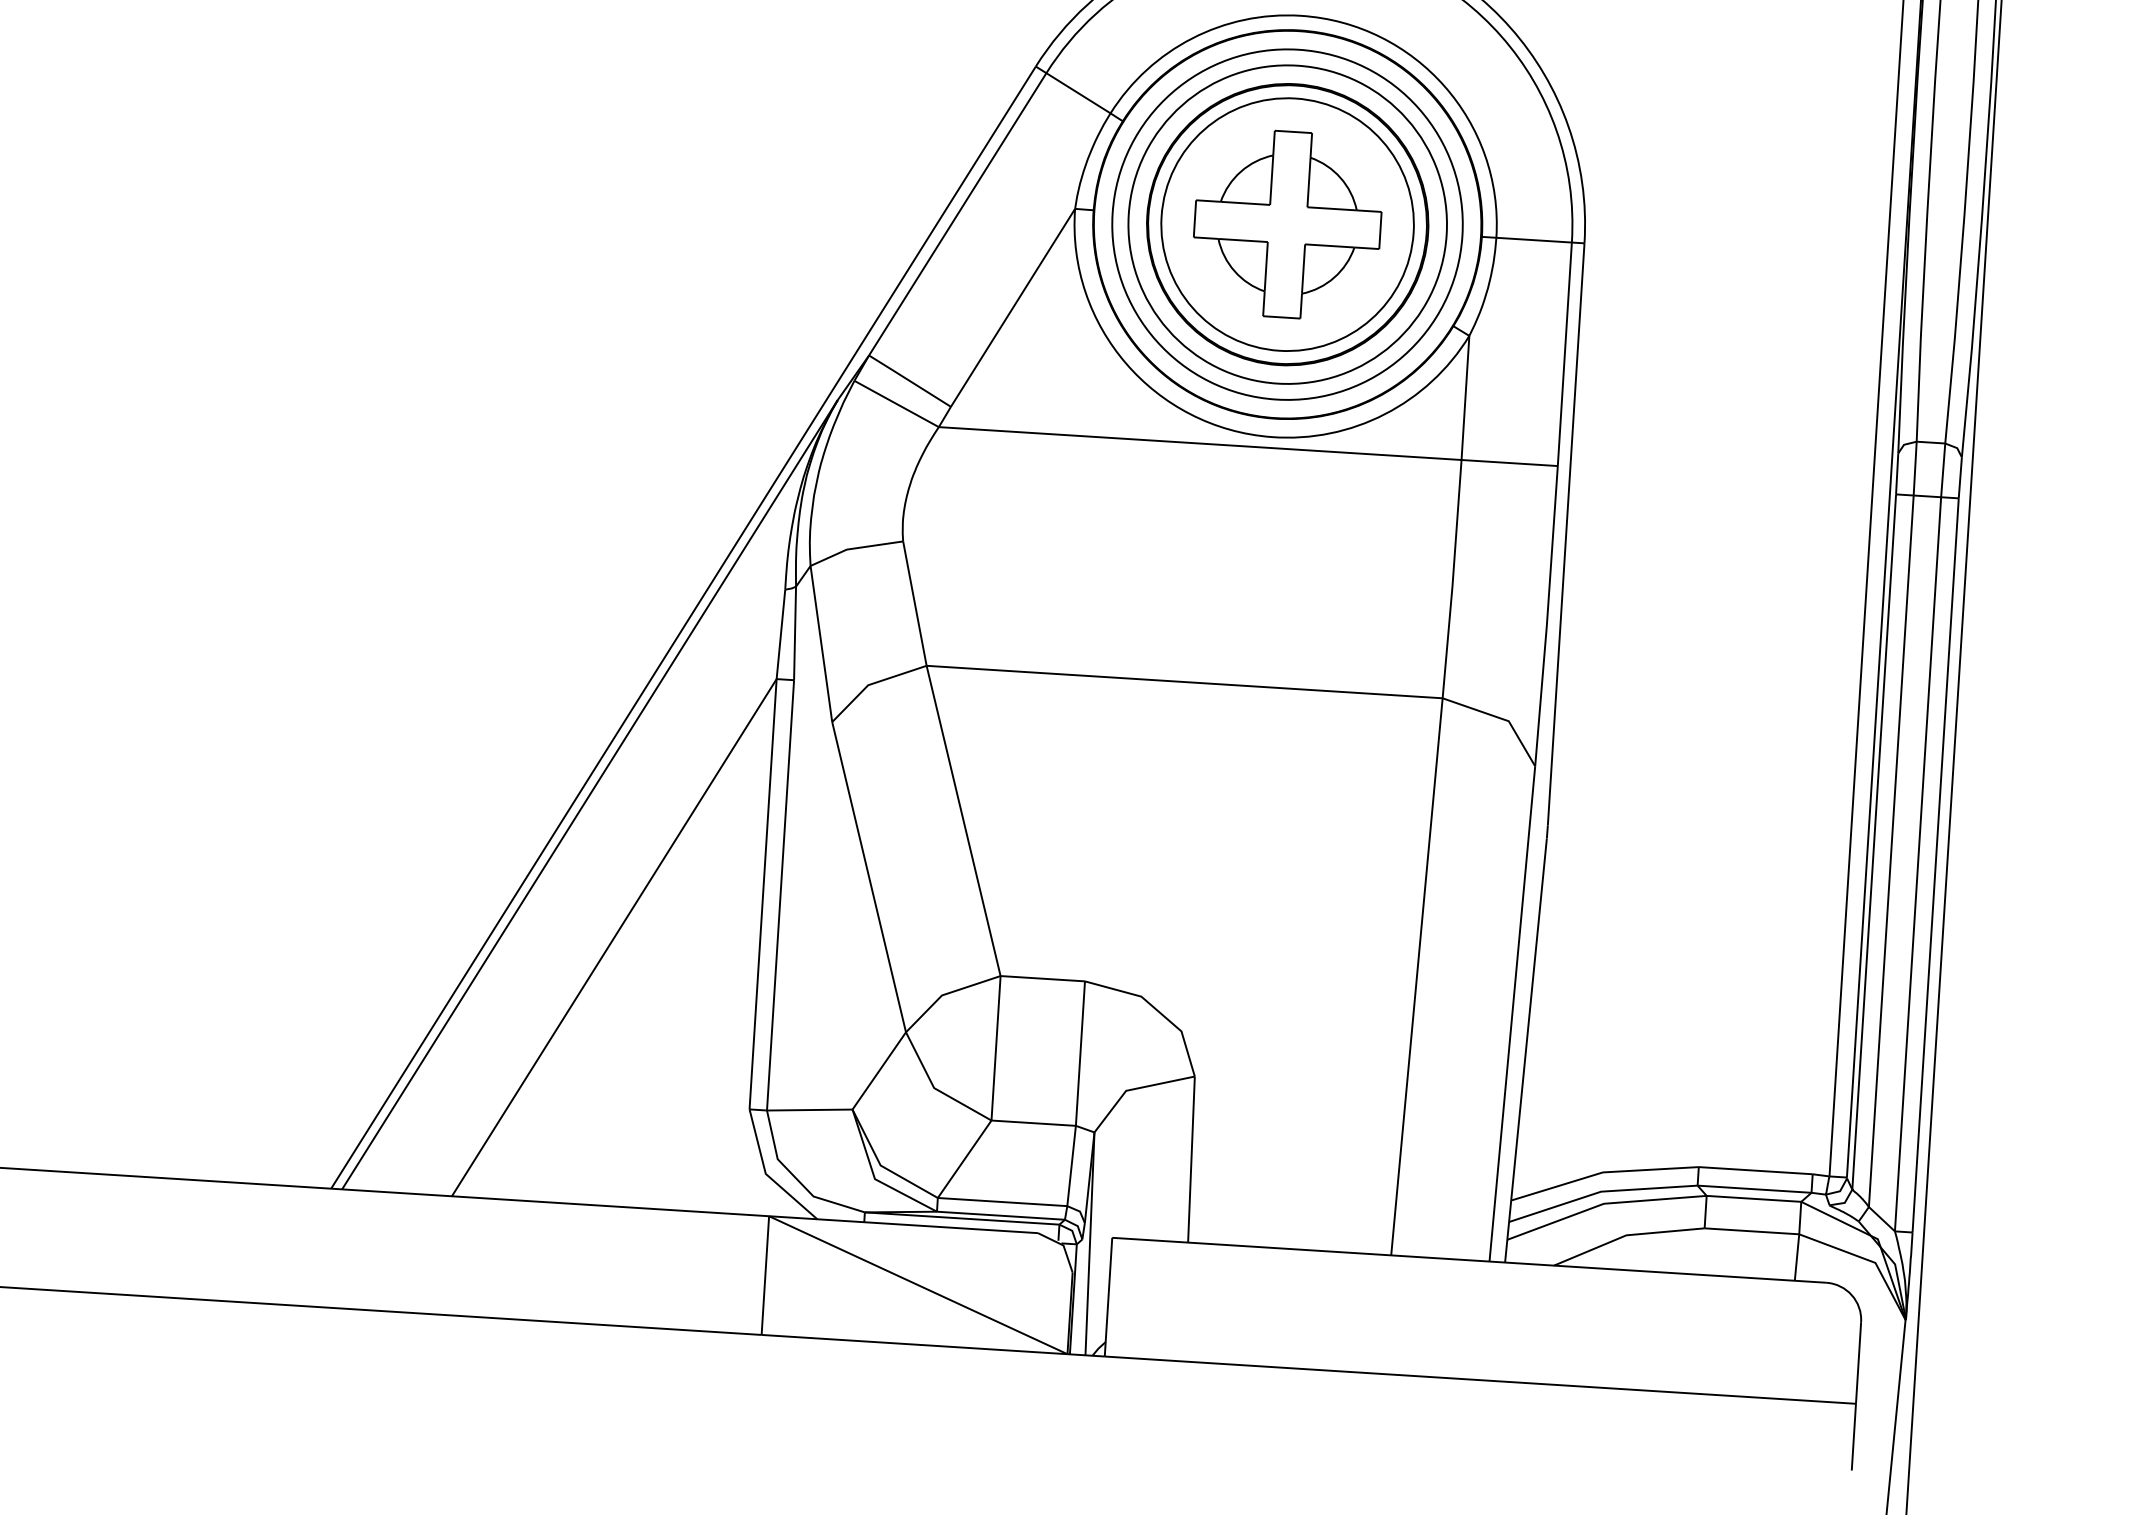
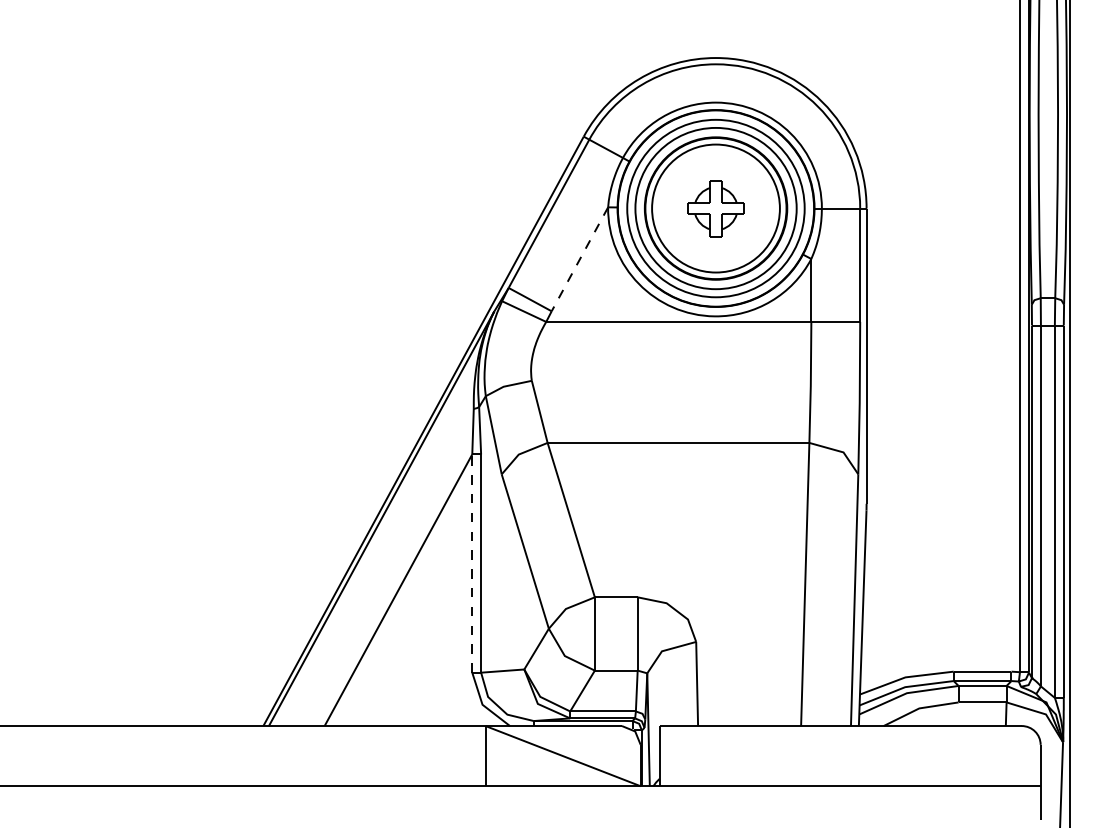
part: (1286, 224) -> (715, 208), size x0.6
line: (1012, 308) -> (579, 259), solid -> dashed
line: (763, 894) -> (472, 563), solid -> dashed

